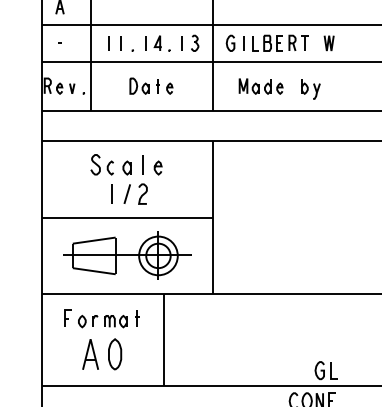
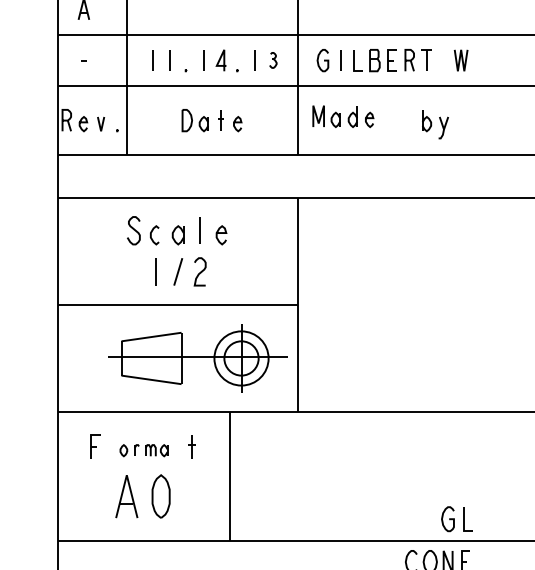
part: (195, 42) -> (273, 59), size x0.7
part: (260, 86) -> (342, 116), moved
part: (127, 255) -> (198, 357), moved
part: (102, 321) -> (143, 450), size x0.7

